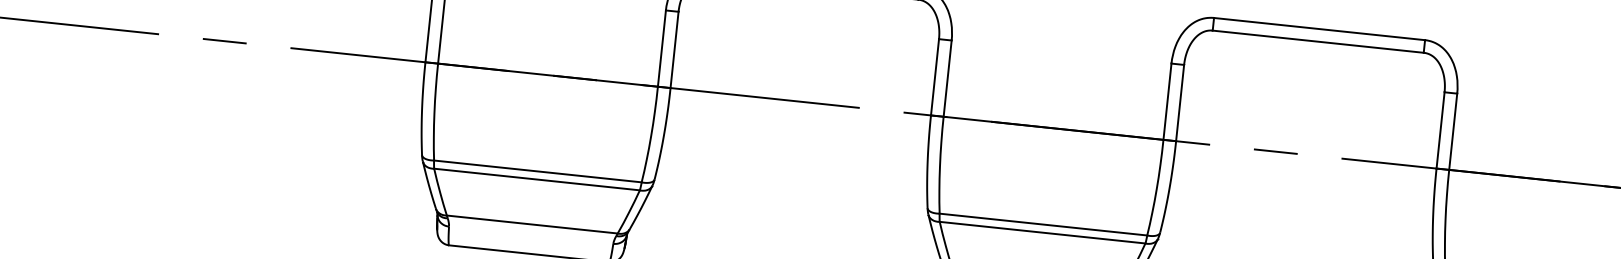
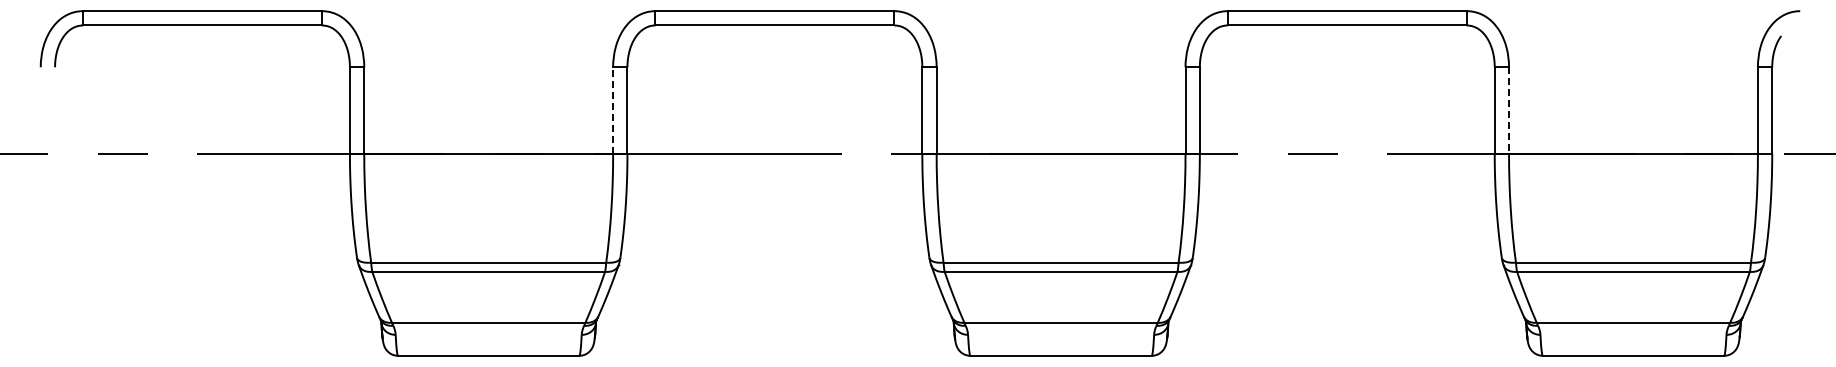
line: (662, 47) -> (613, 109), solid -> dashed
line: (1453, 131) -> (1509, 110), solid -> dashed

